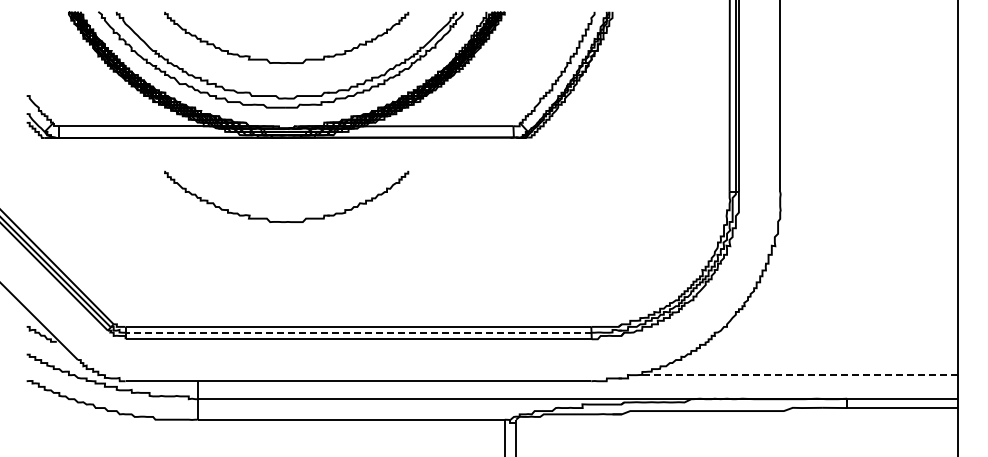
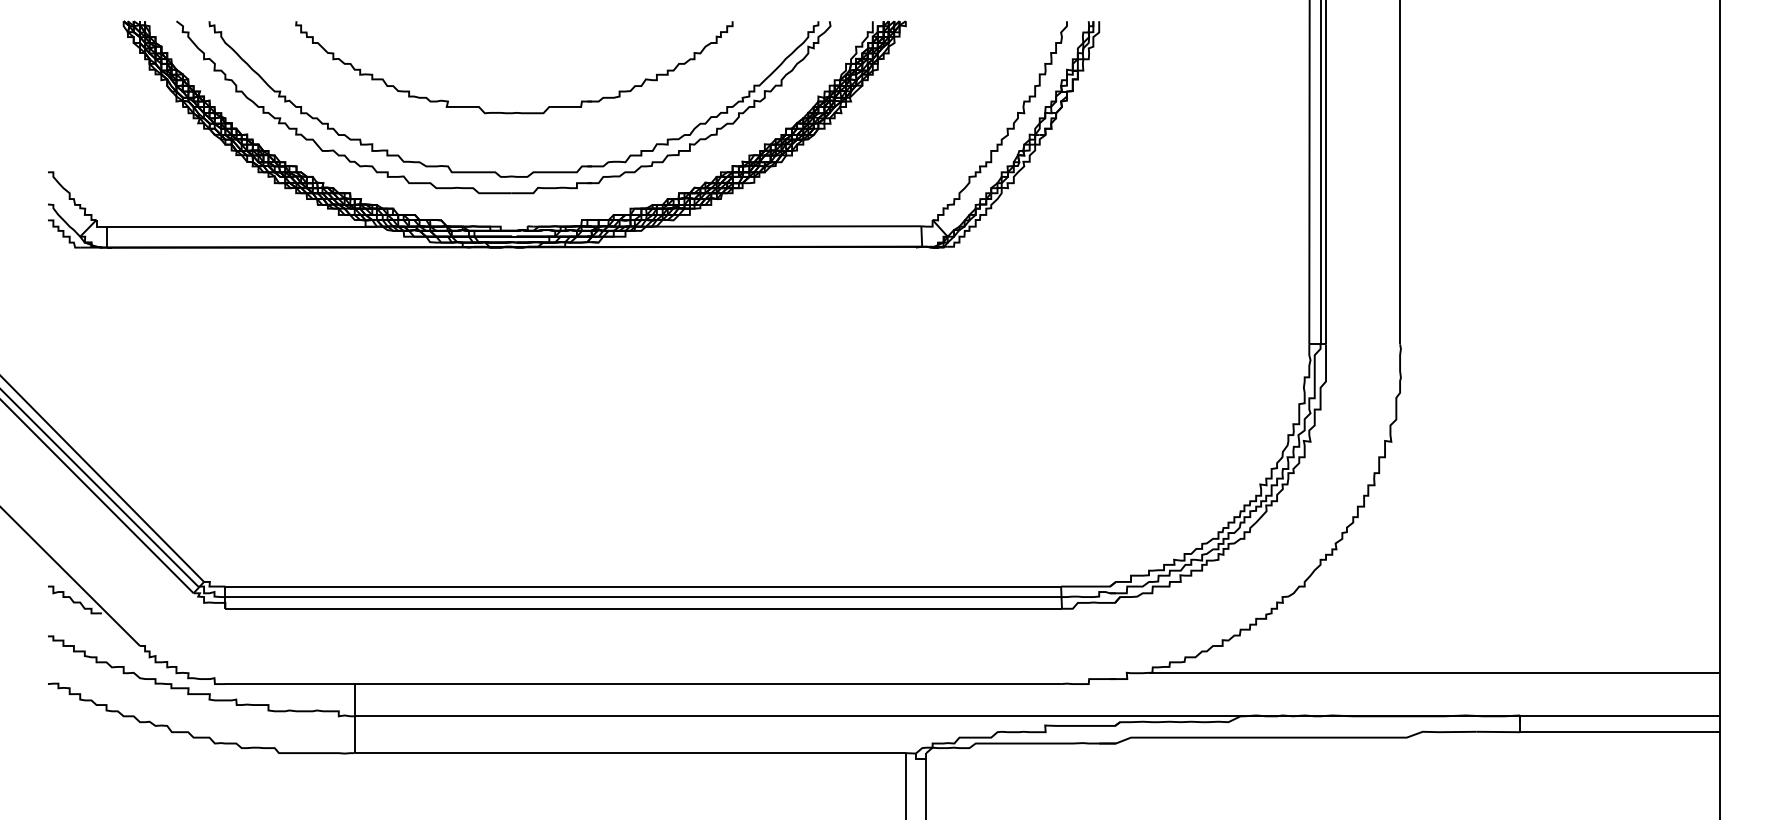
part: (286, 221) -> (514, 397), removed
line: (358, 332) -> (643, 596), dashed -> solid
line: (799, 374) -> (1434, 671), dashed -> solid

